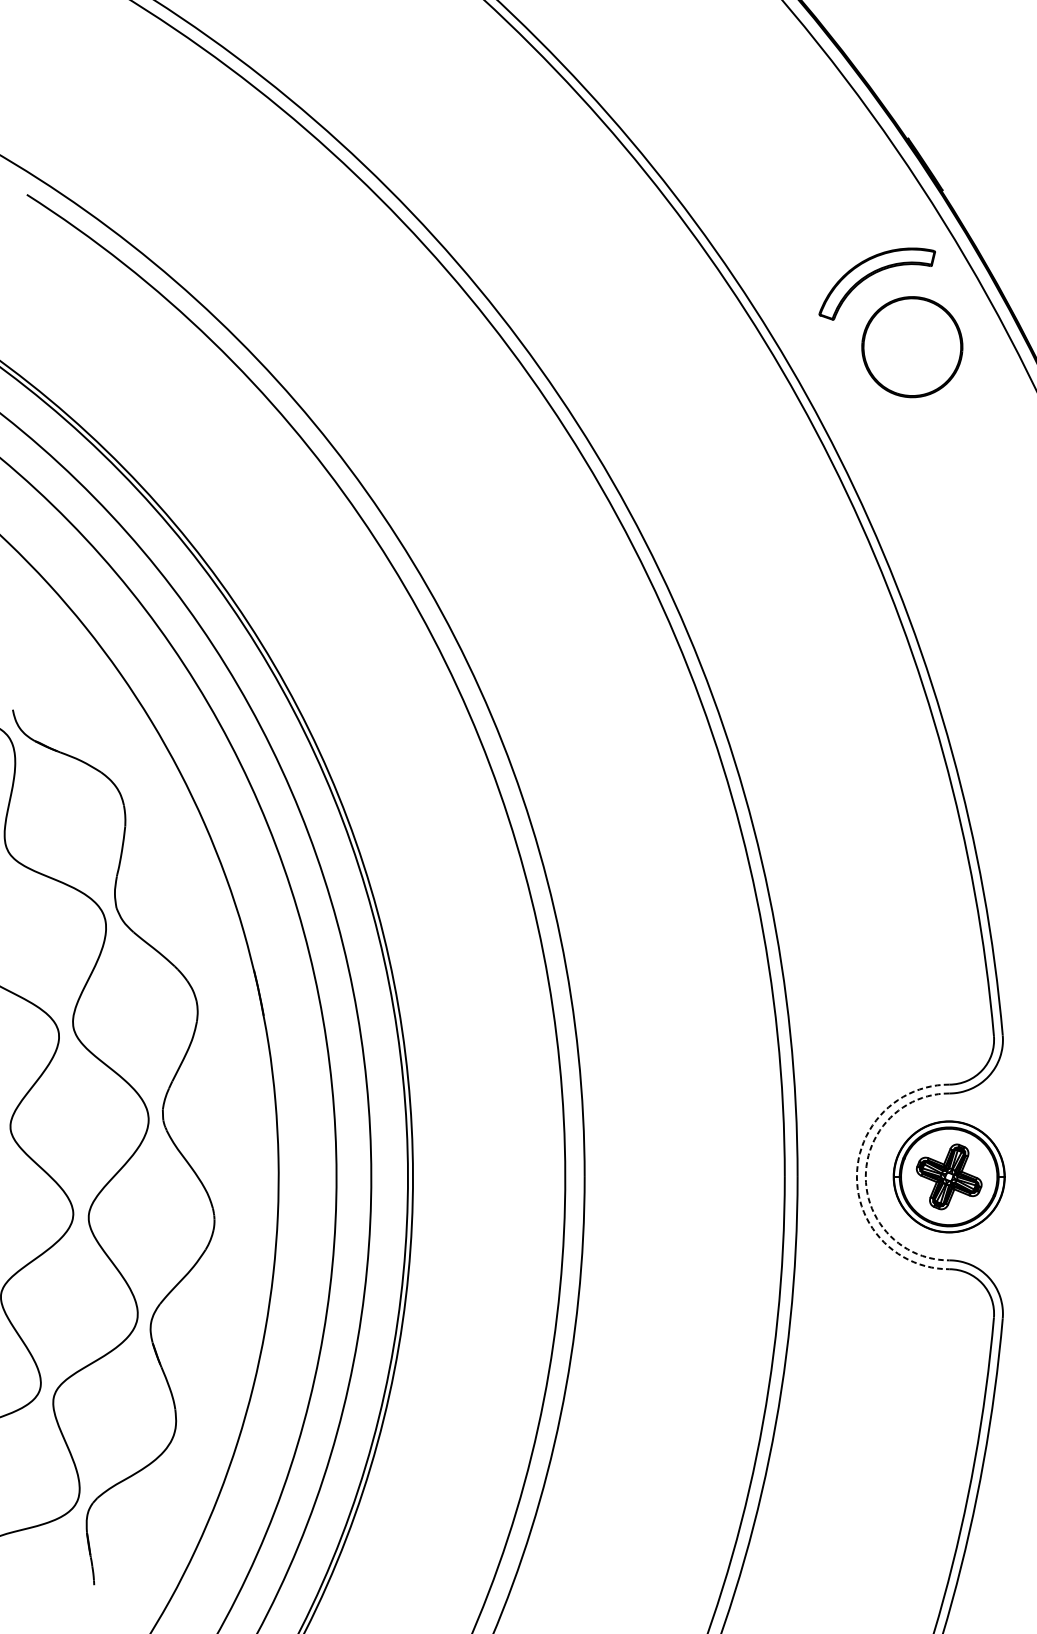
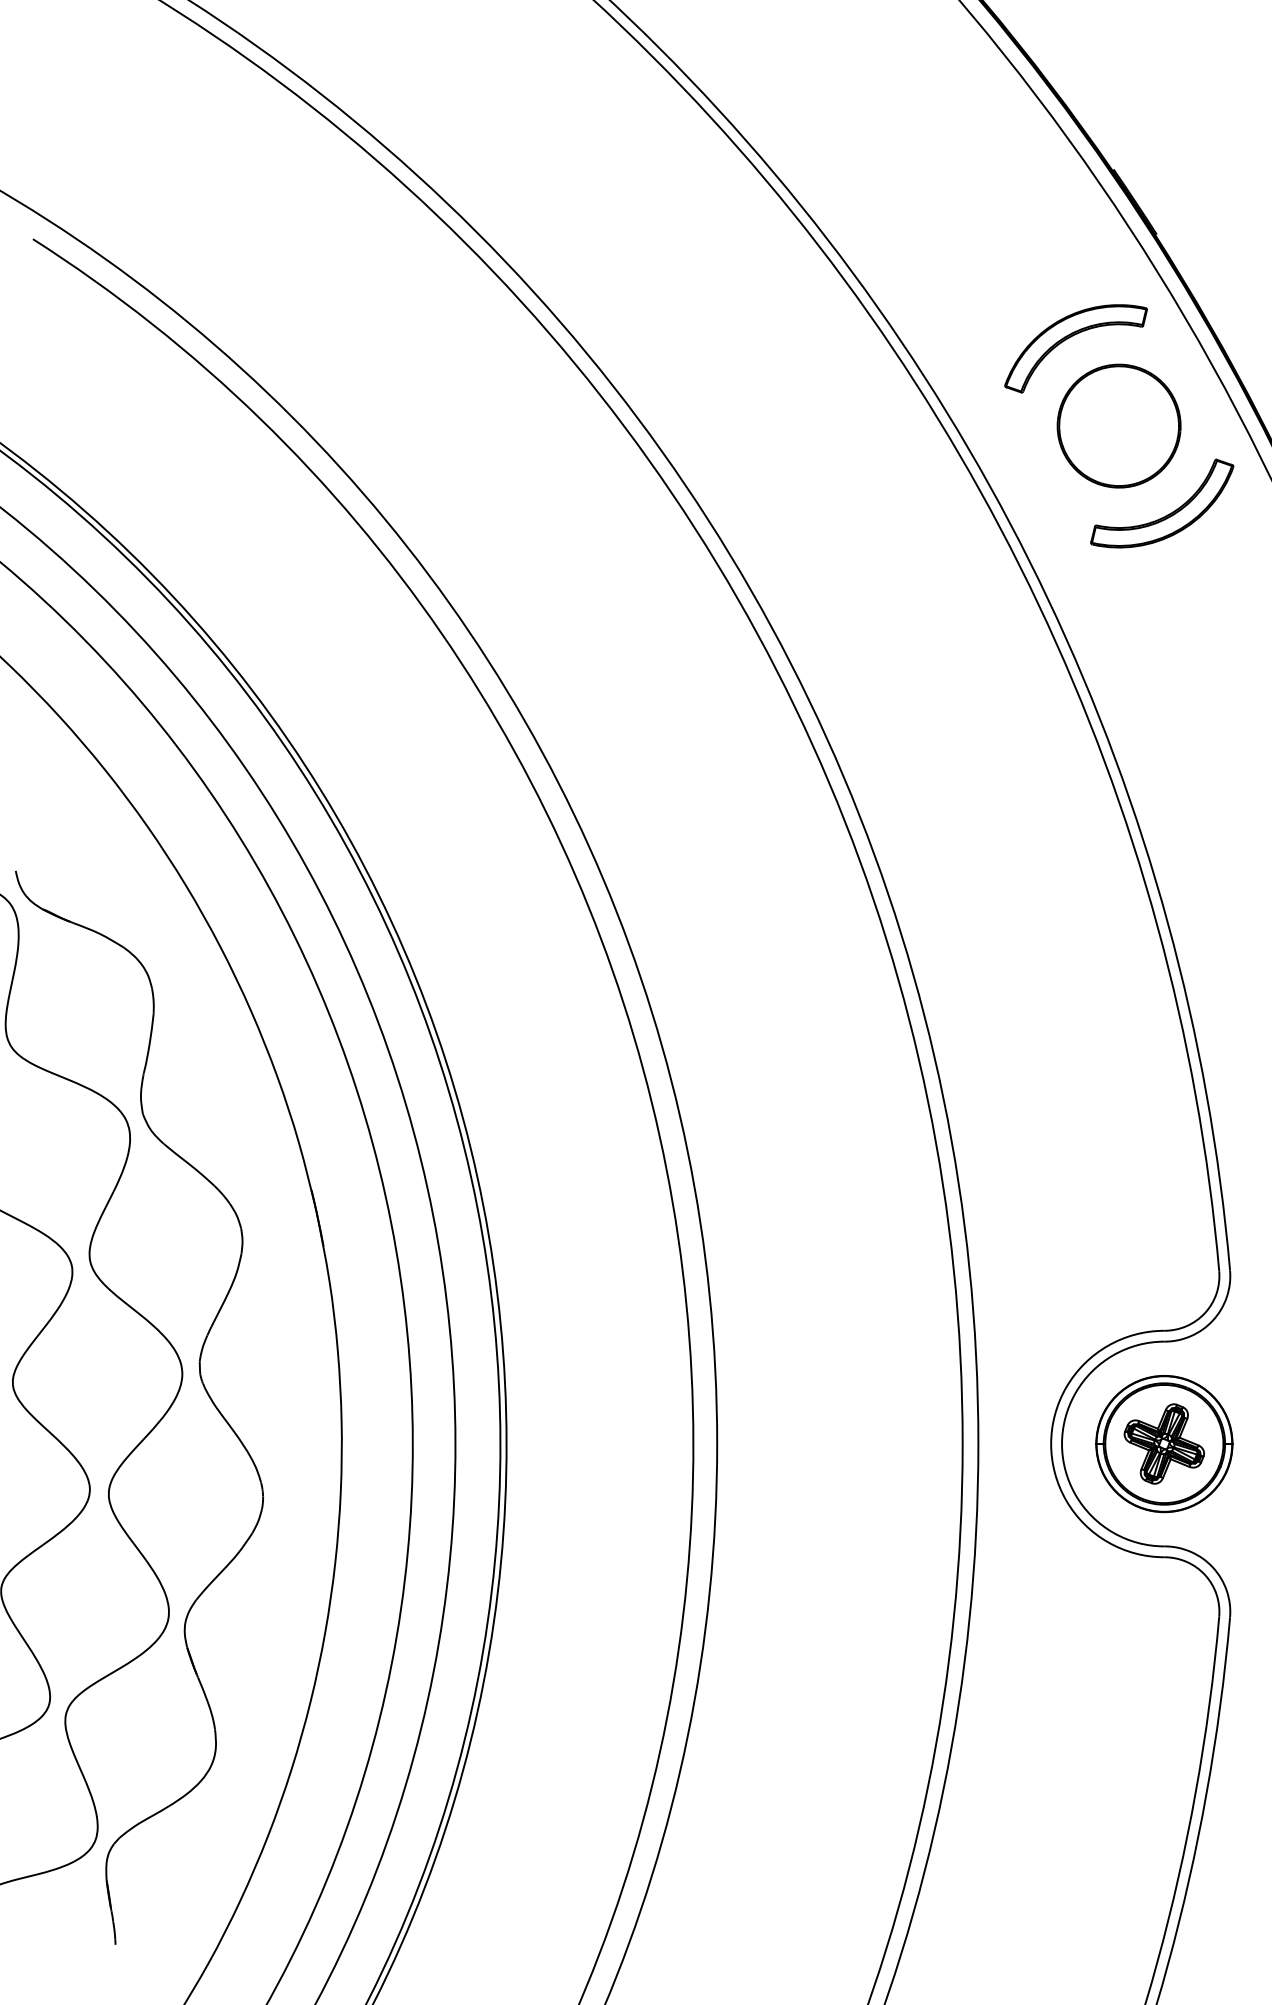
part: (951, 419) -> (1167, 514), added
arc: (857, 1177) -> (1051, 1444), dashed -> solid
arc: (866, 1177) -> (1062, 1444), dashed -> solid

